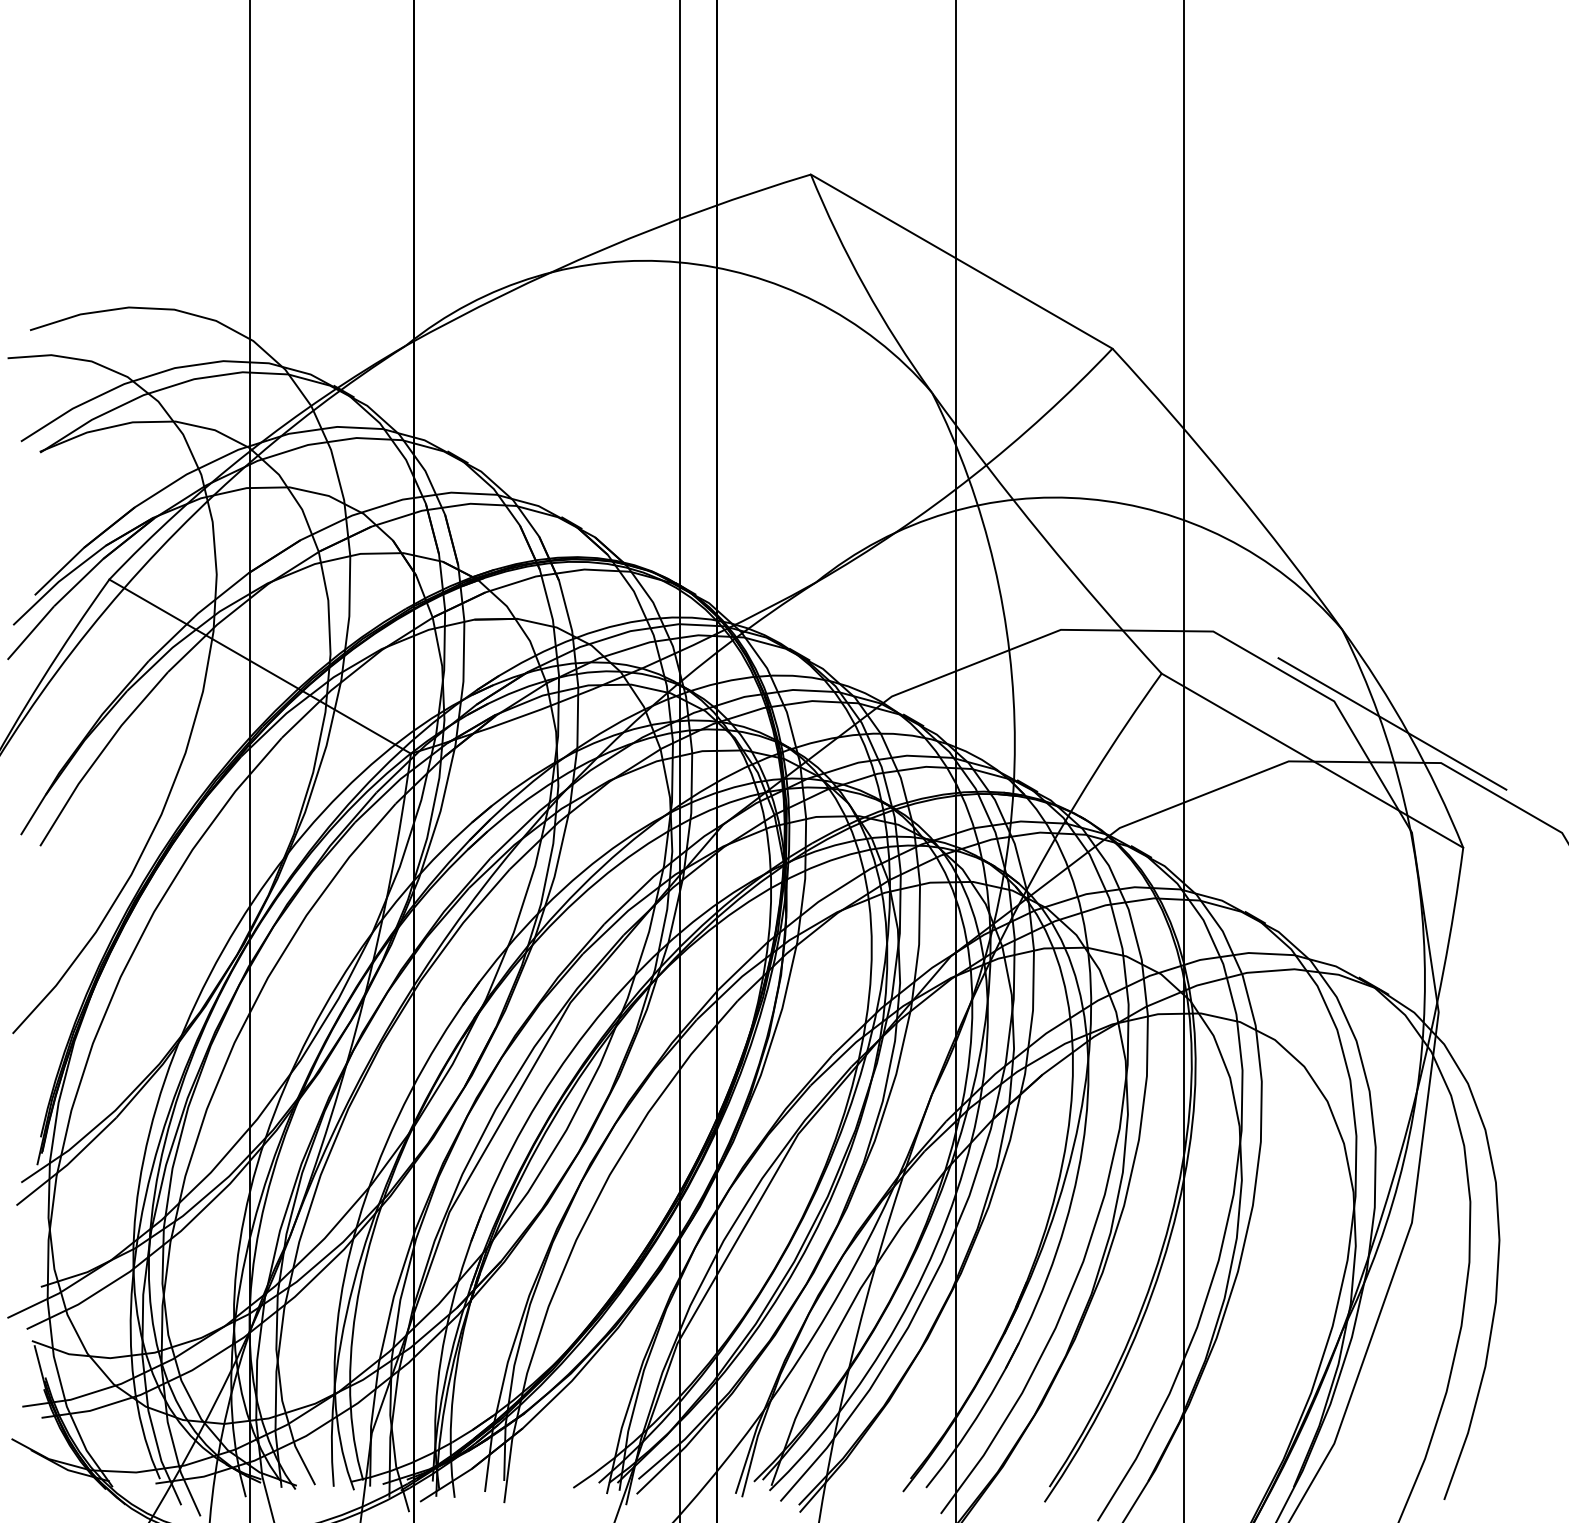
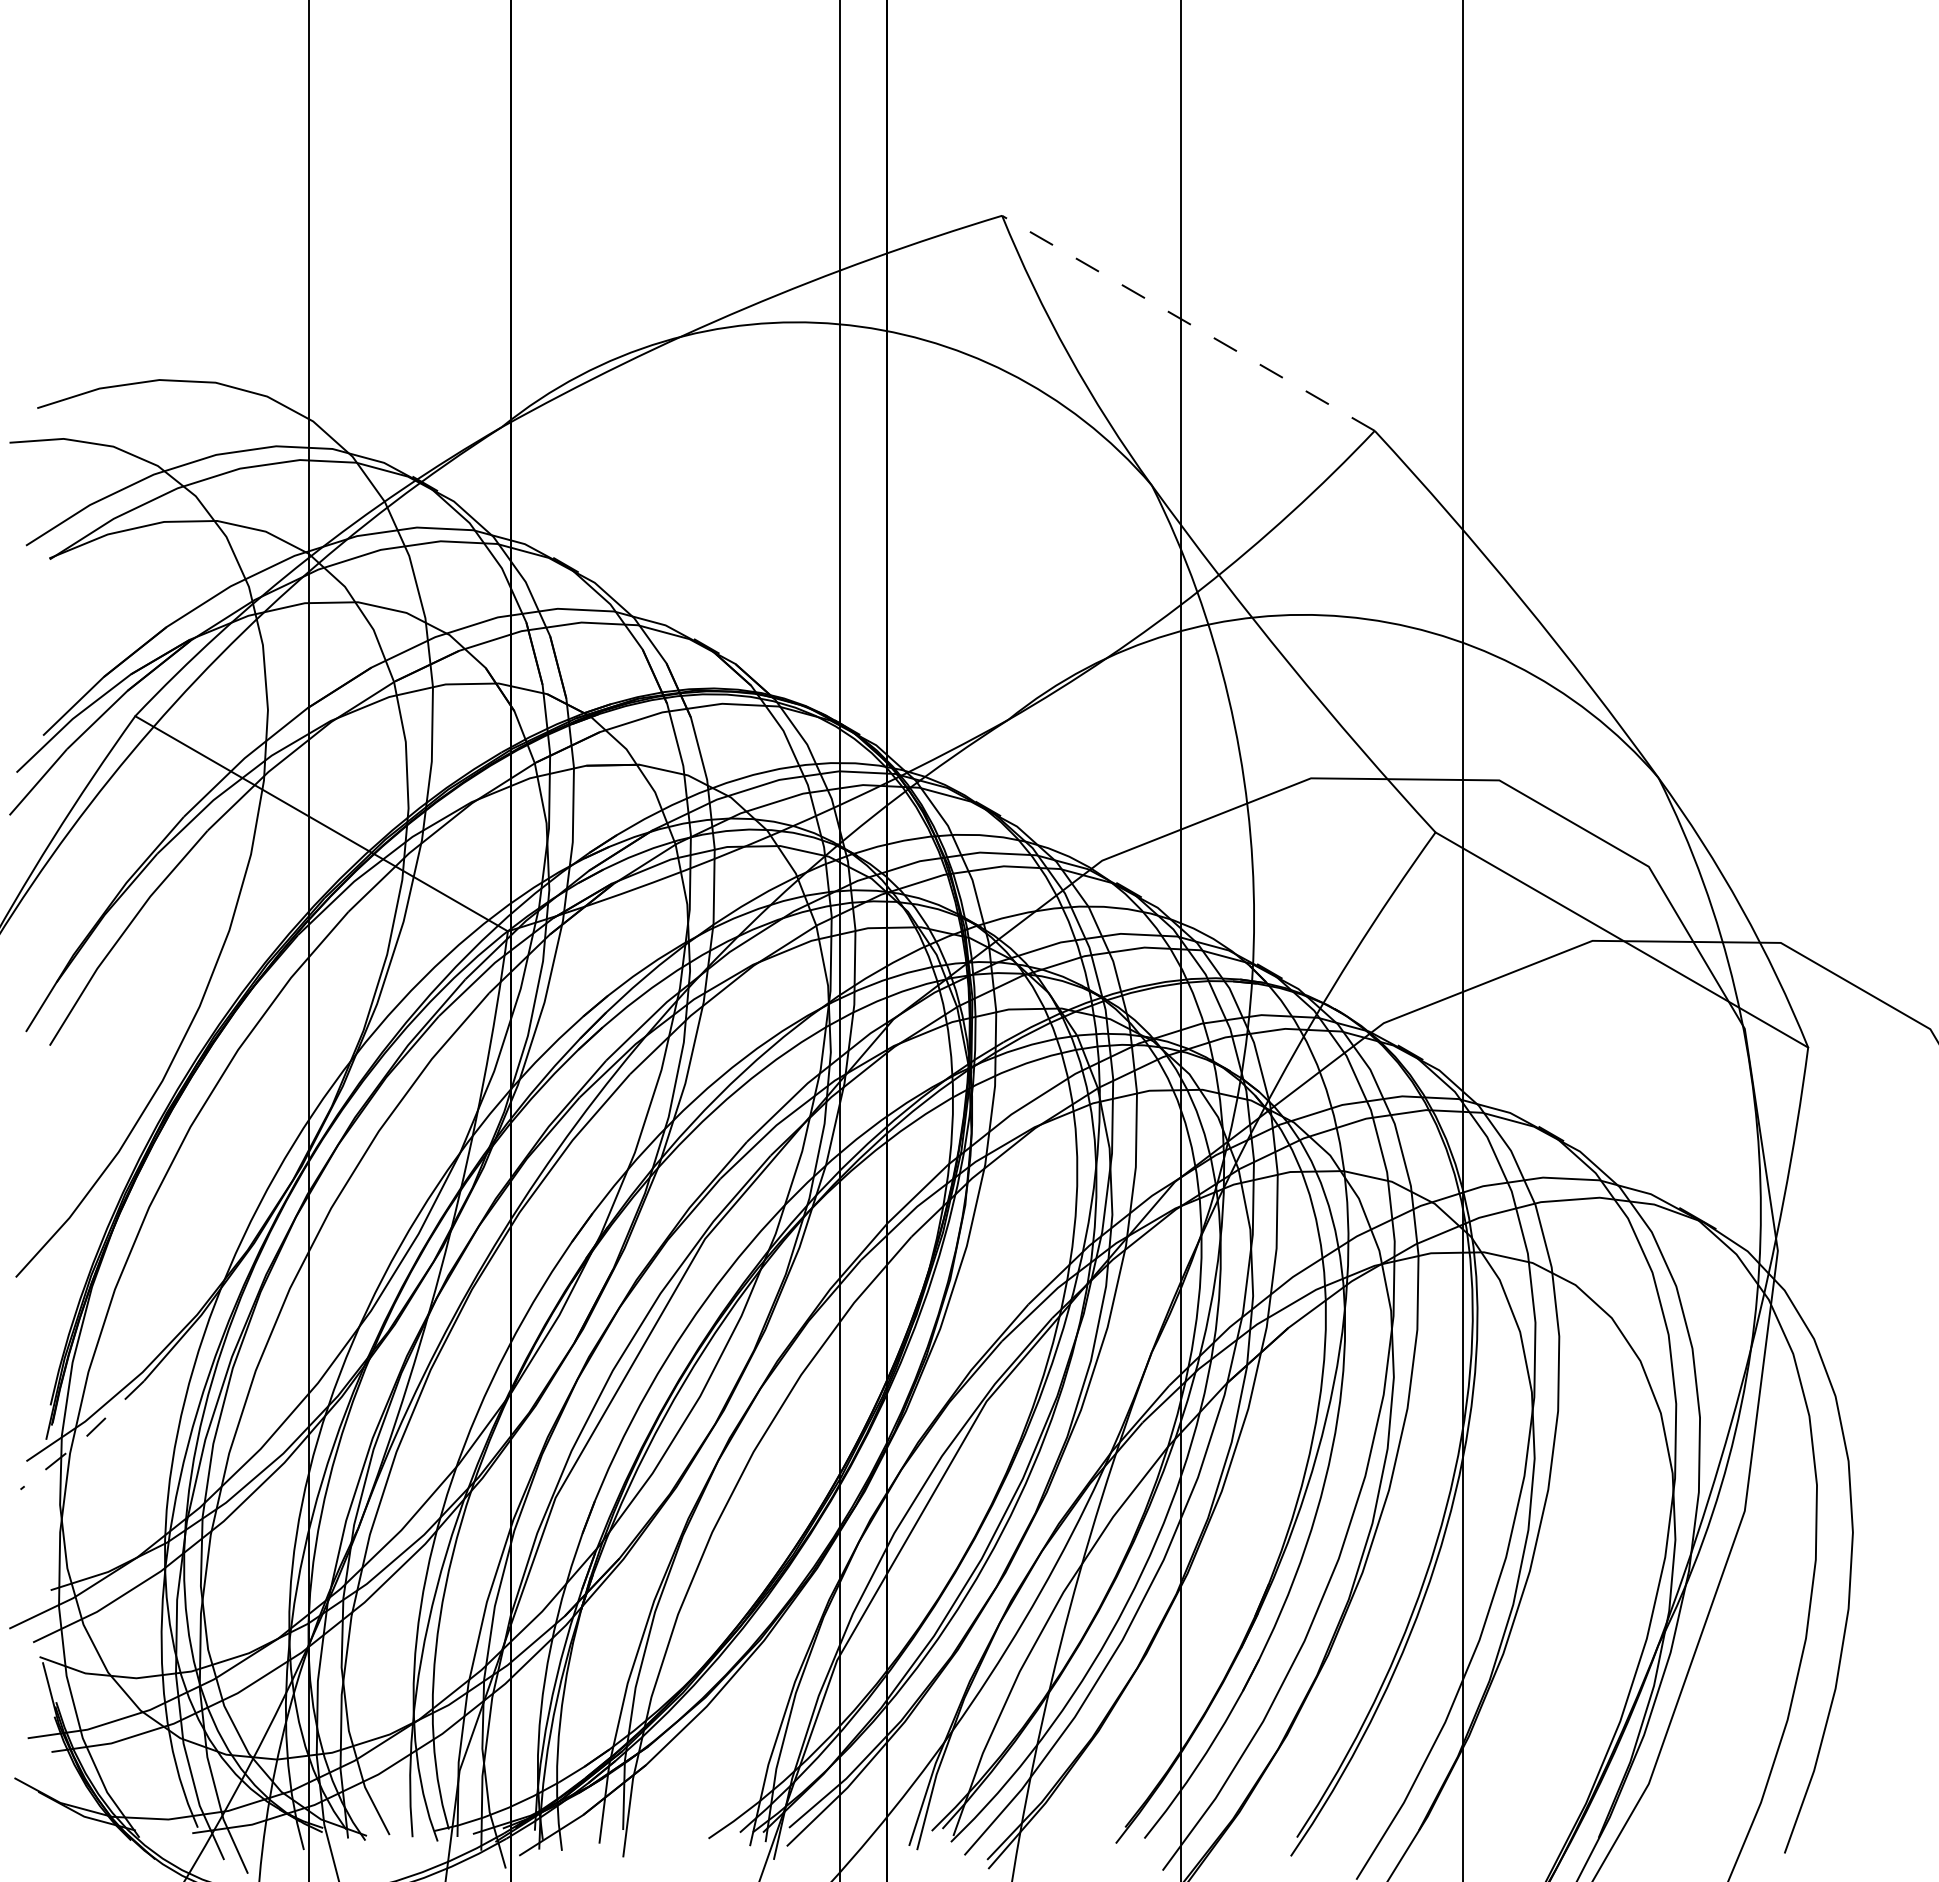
line: (961, 261) -> (1188, 323), solid -> dashed
line: (1392, 723) -> (1720, 894), removed
line: (68, 1164) -> (84, 1438), solid -> dashed

